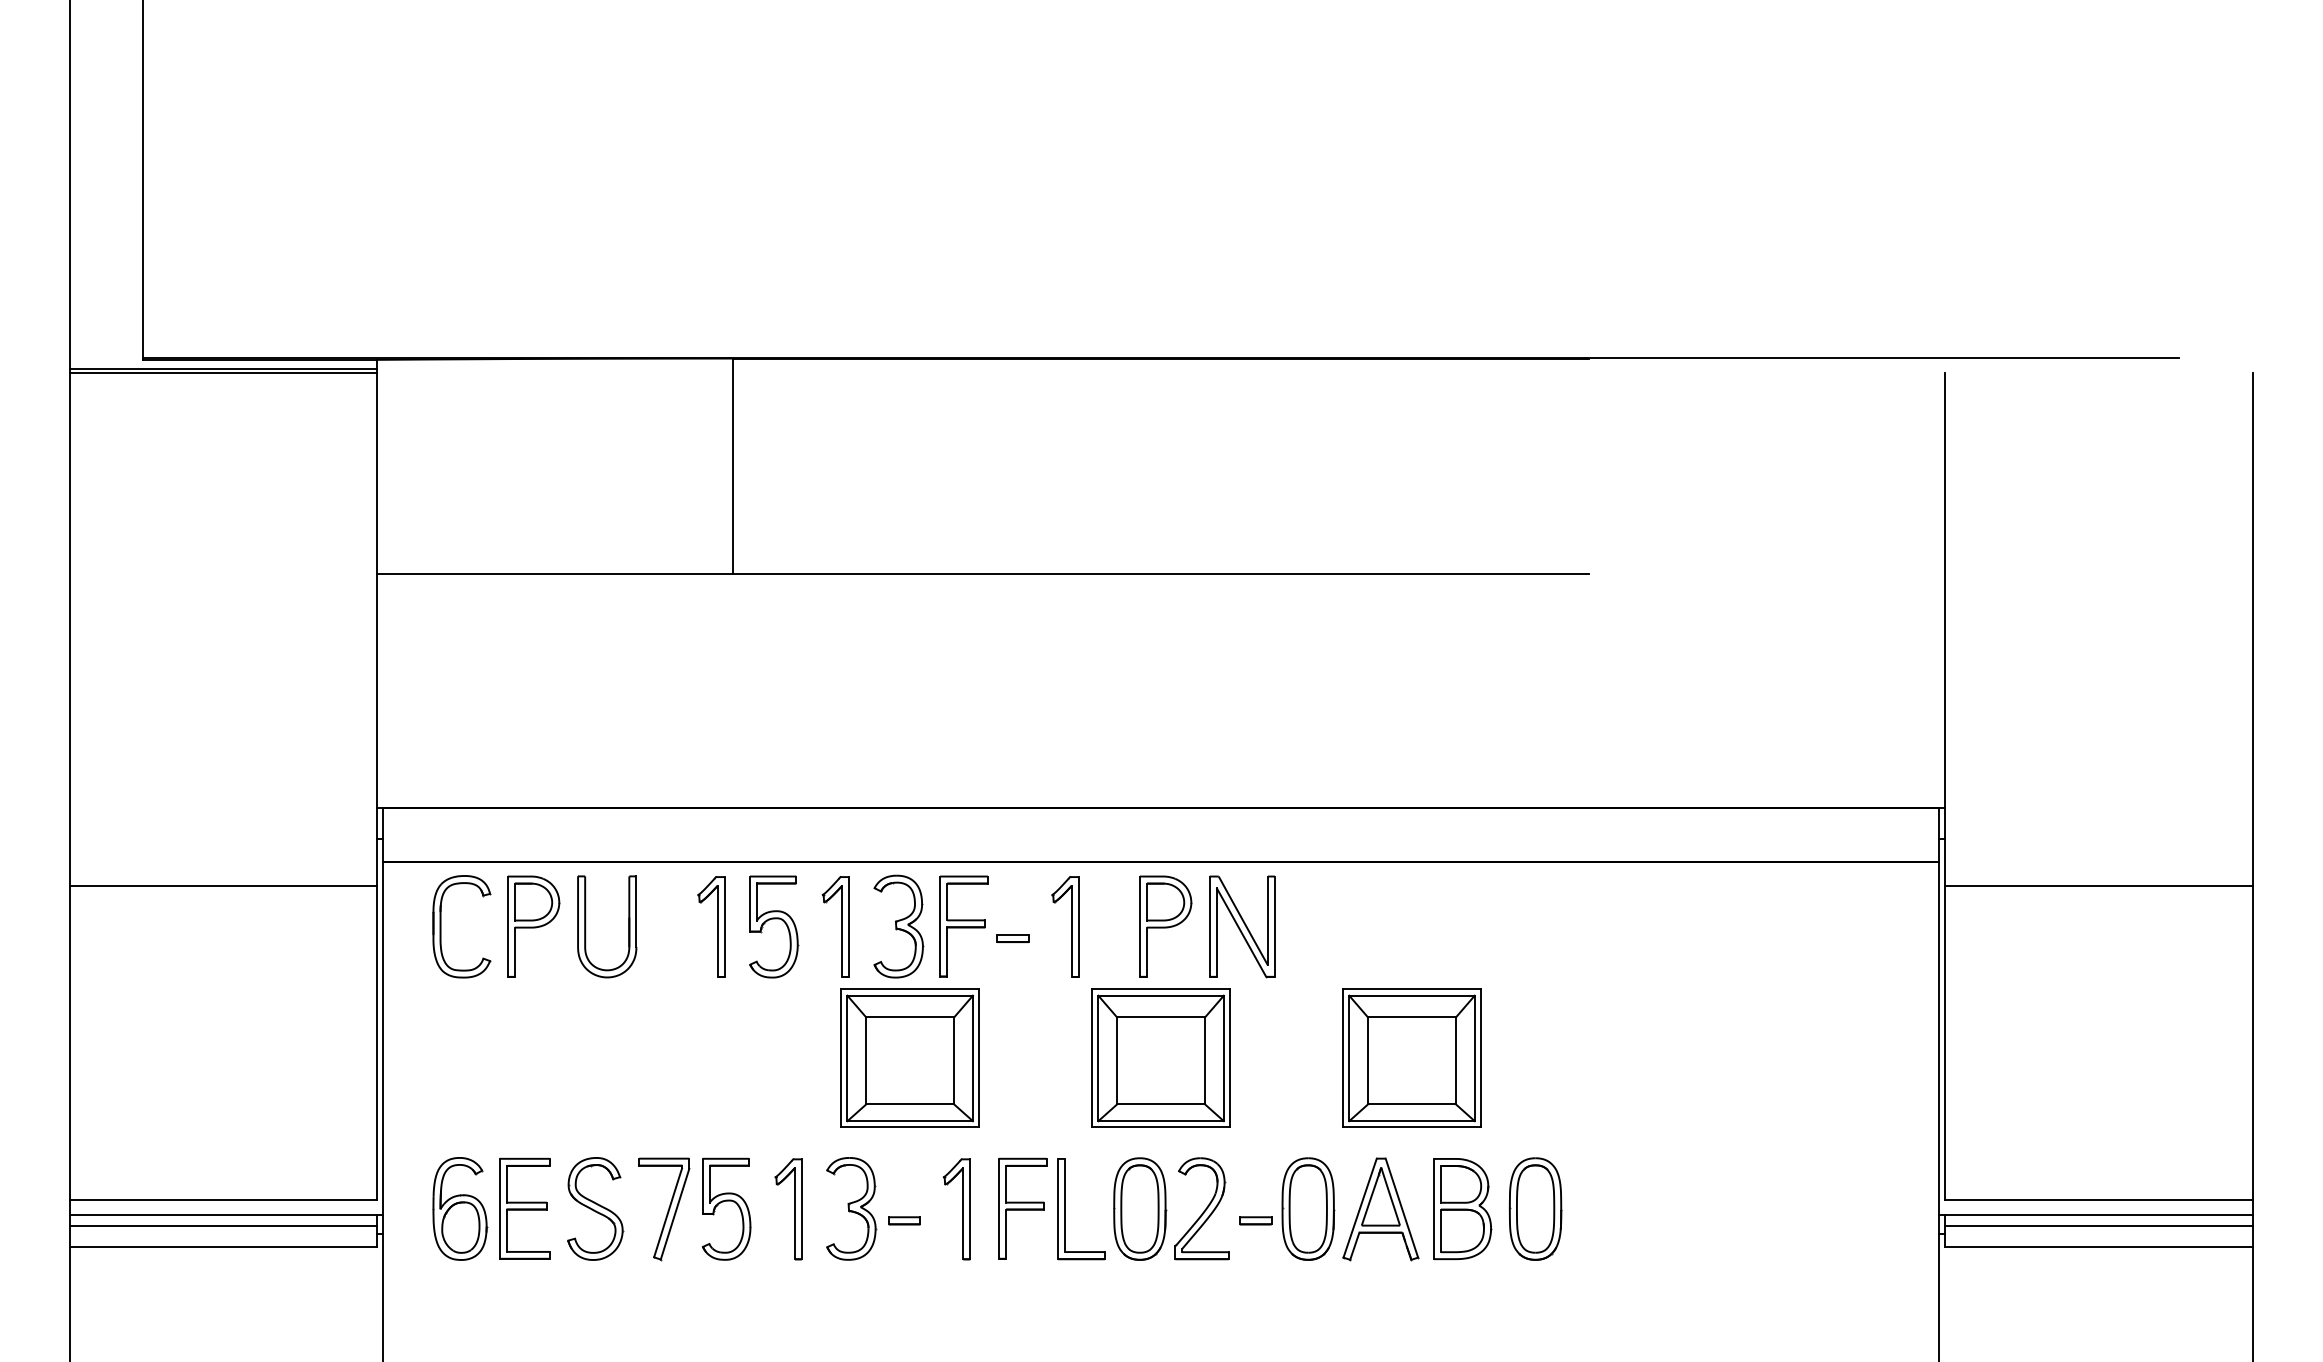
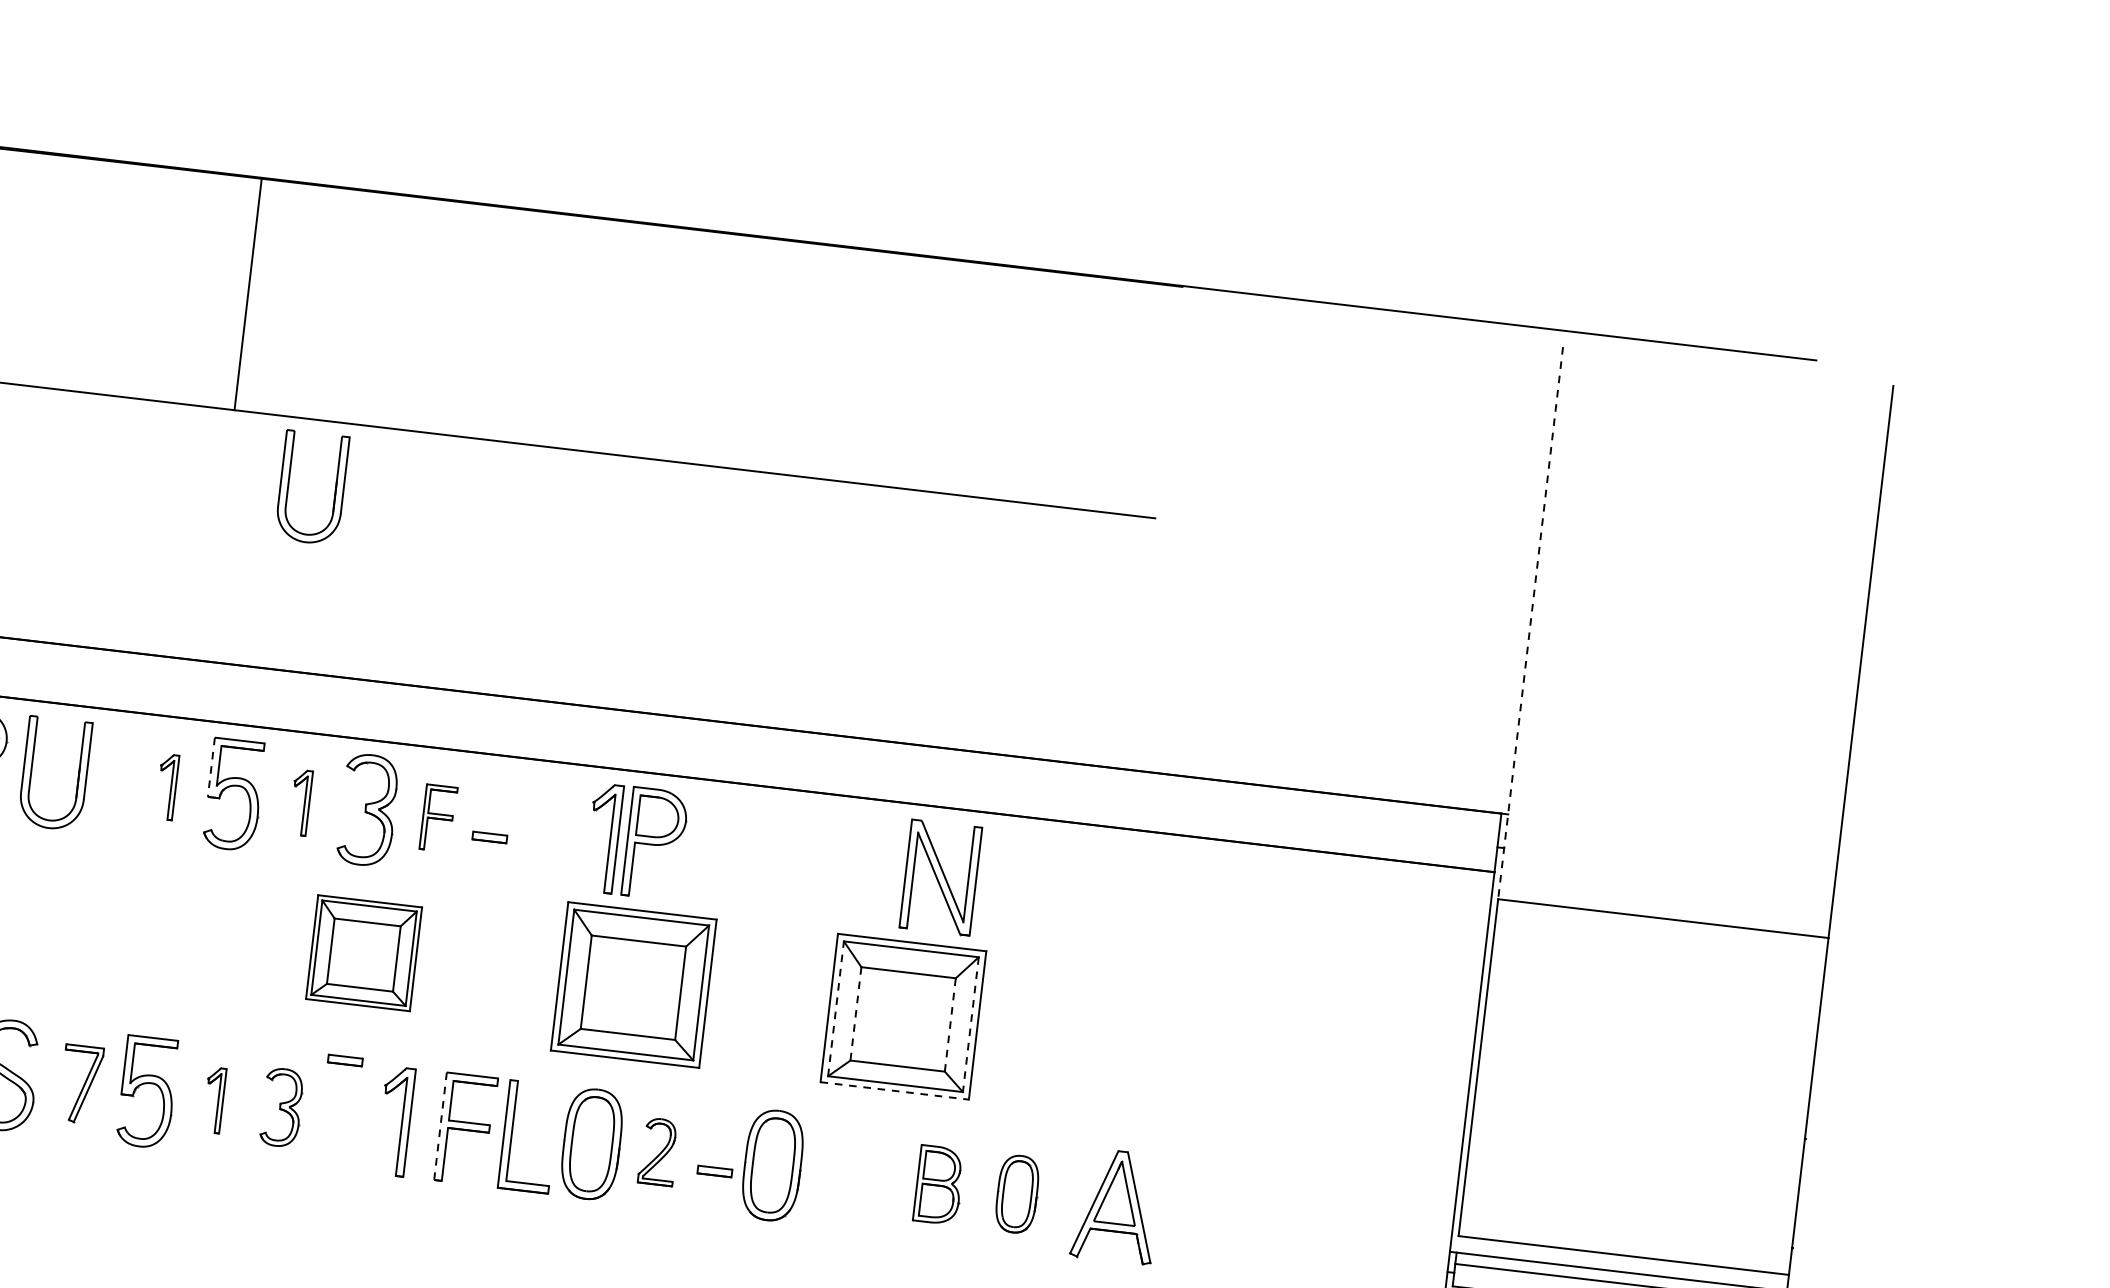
line: (1945, 629) -> (1531, 623), solid -> dashed
part: (791, 636) -> (289, 484), added
line: (750, 904) -> (211, 767), solid -> dashed
part: (711, 926) -> (167, 786), size x0.6
part: (835, 926) -> (300, 802), size x0.6
part: (963, 926) -> (438, 818), size x0.6
part: (1065, 926) -> (603, 837), moved
part: (1242, 926) -> (941, 877), moved
part: (909, 1057) -> (363, 952), size x0.7
line: (1349, 1058) -> (836, 1008), solid -> dashed
line: (1474, 1058) -> (970, 1024), solid -> dashed
line: (1455, 1060) -> (949, 1024), solid -> dashed
line: (1368, 1061) -> (856, 1014), solid -> dashed
line: (1412, 1127) -> (895, 1091), solid -> dashed
part: (851, 1208) -> (282, 1107), size x0.7
part: (1201, 1208) -> (658, 1151), size x0.6
part: (1535, 1208) -> (1017, 1193), size x0.7
part: (664, 1209) -> (80, 1084), size x0.7
part: (788, 1209) -> (214, 1100), size x0.6
line: (998, 1209) -> (439, 1126), solid -> dashed
part: (1380, 1209) -> (1115, 1206), moved
part: (1462, 1209) -> (938, 1185), size x0.7
part: (904, 1220) -> (345, 1060), moved

